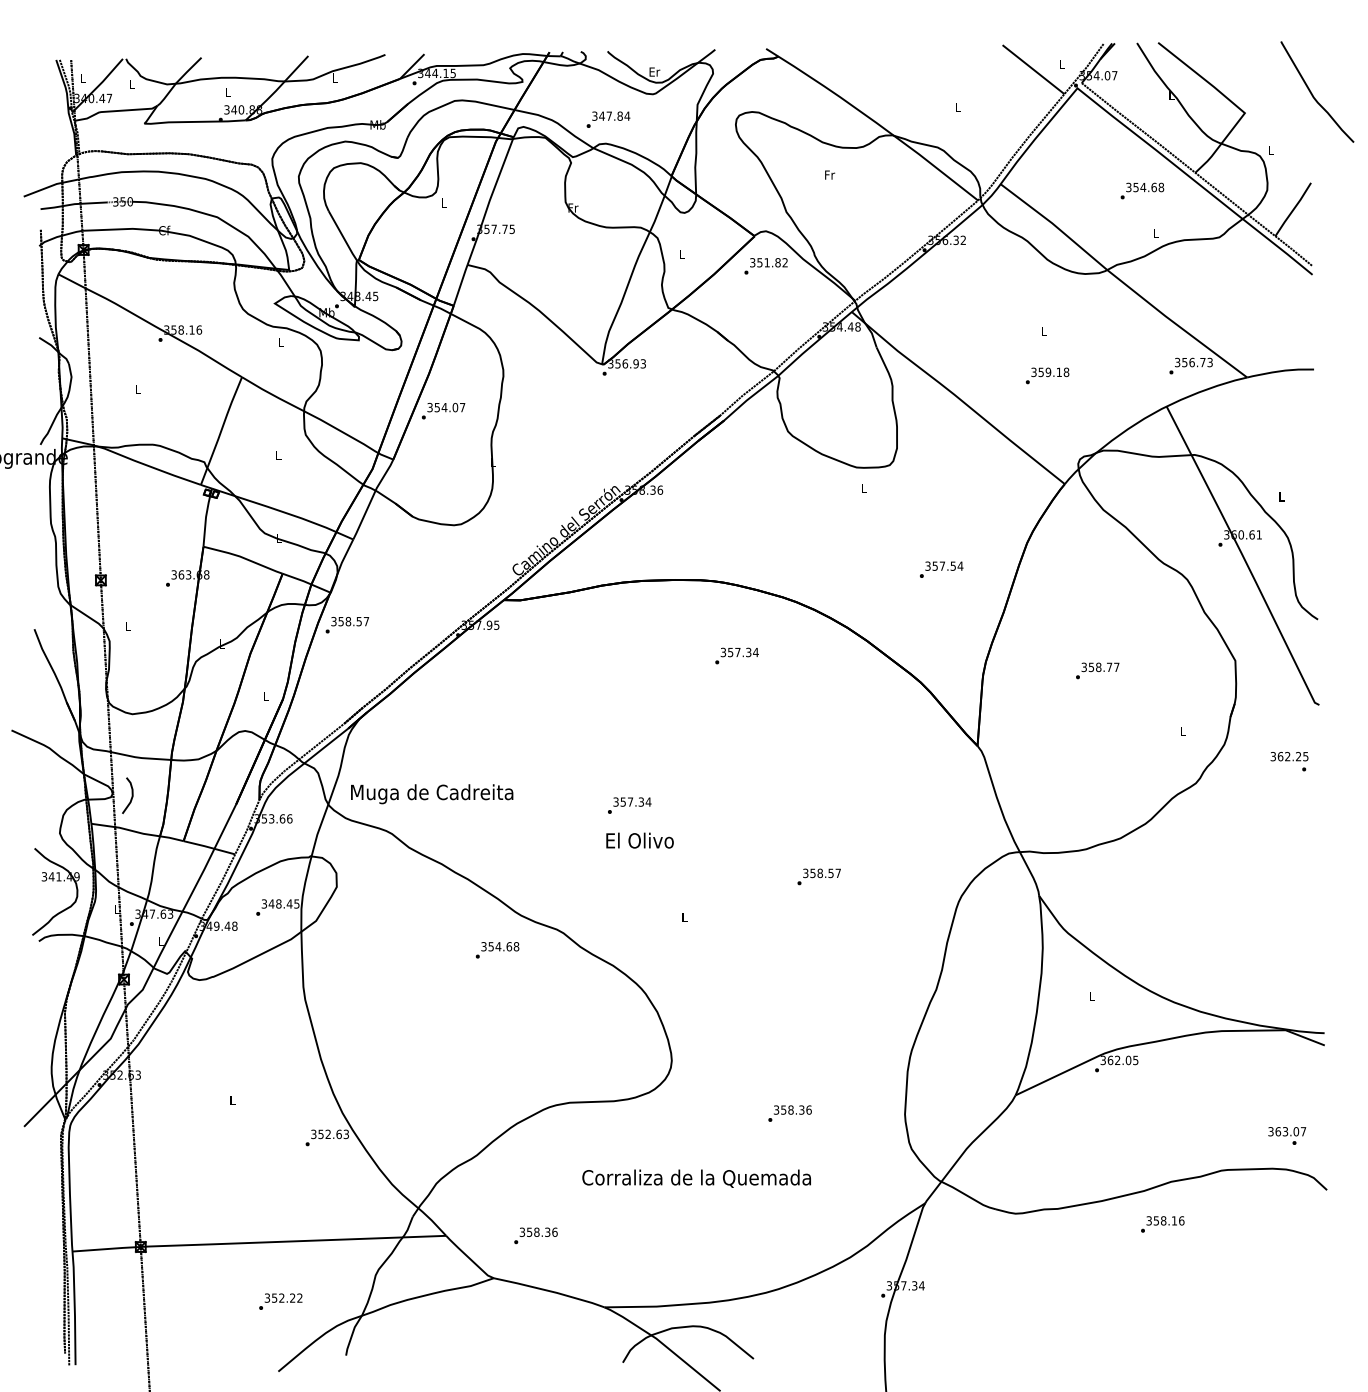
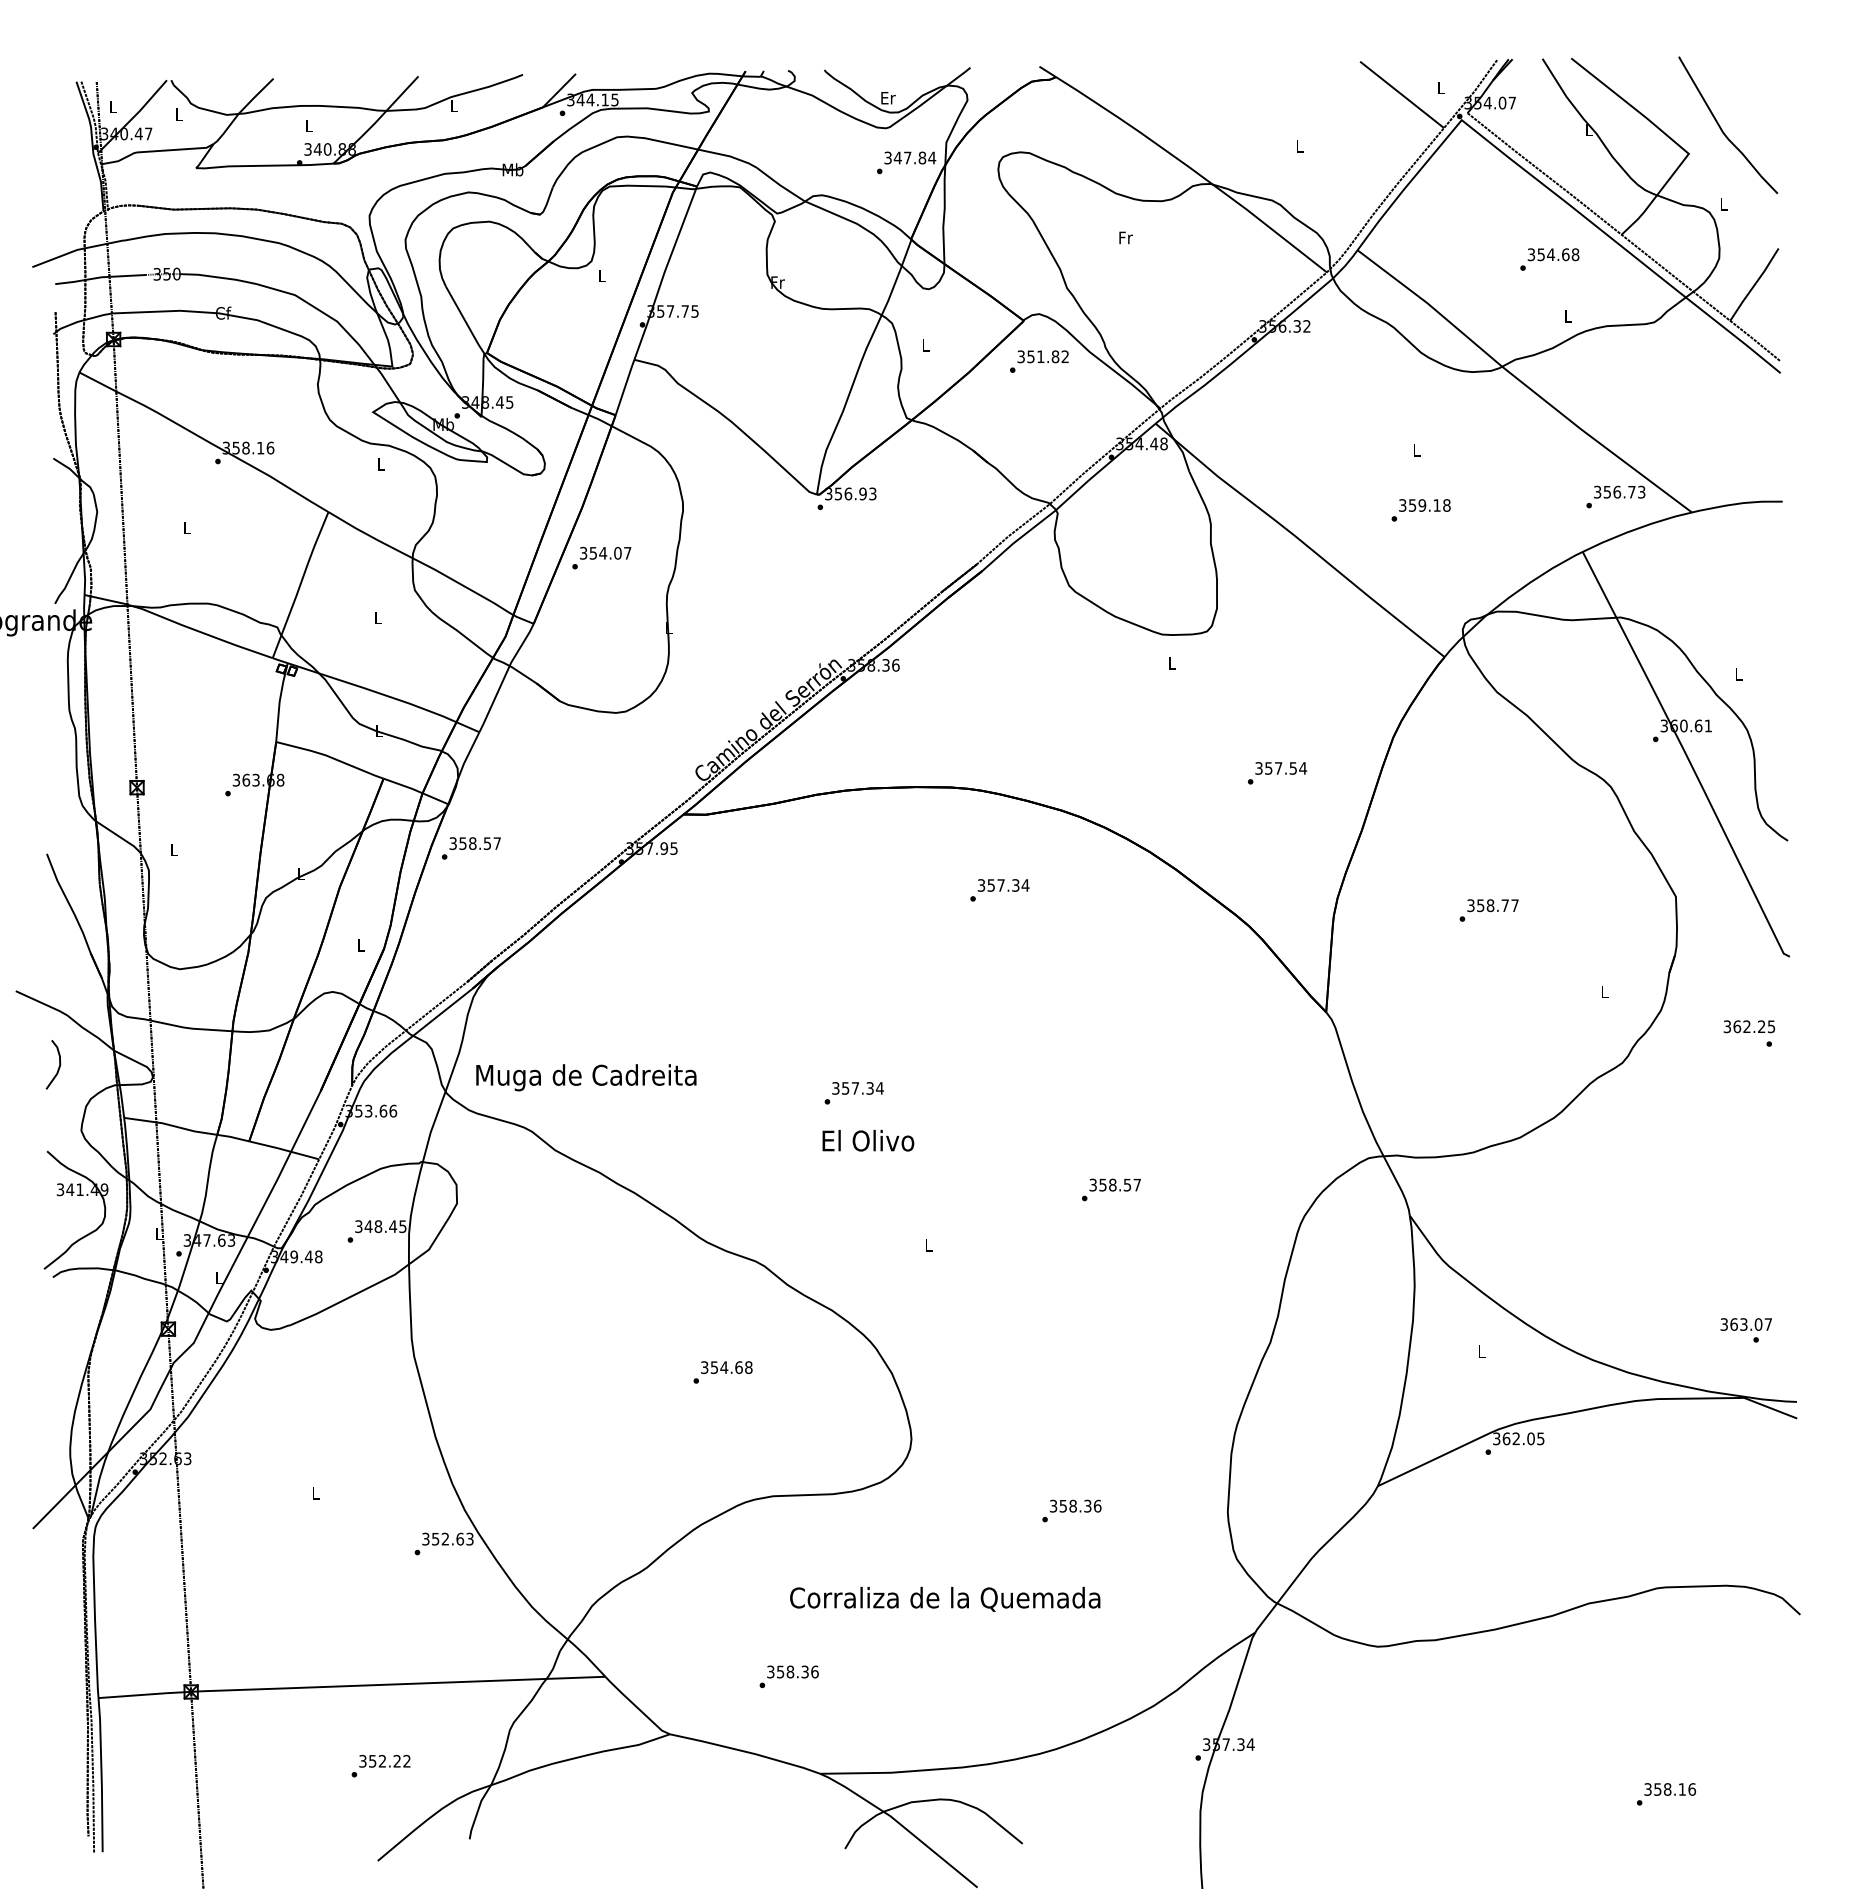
curve: (1312, 93) -> (1721, 127), moved
text: (608, 119) -> (906, 162), moved
curve: (131, 796) -> (58, 1066), moved
text: (497, 950) -> (722, 1372), moved
text: (1286, 1136) -> (1745, 1330), moved
text: (1162, 1224) -> (1666, 1794), moved
text: (535, 1235) -> (788, 1676), moved

